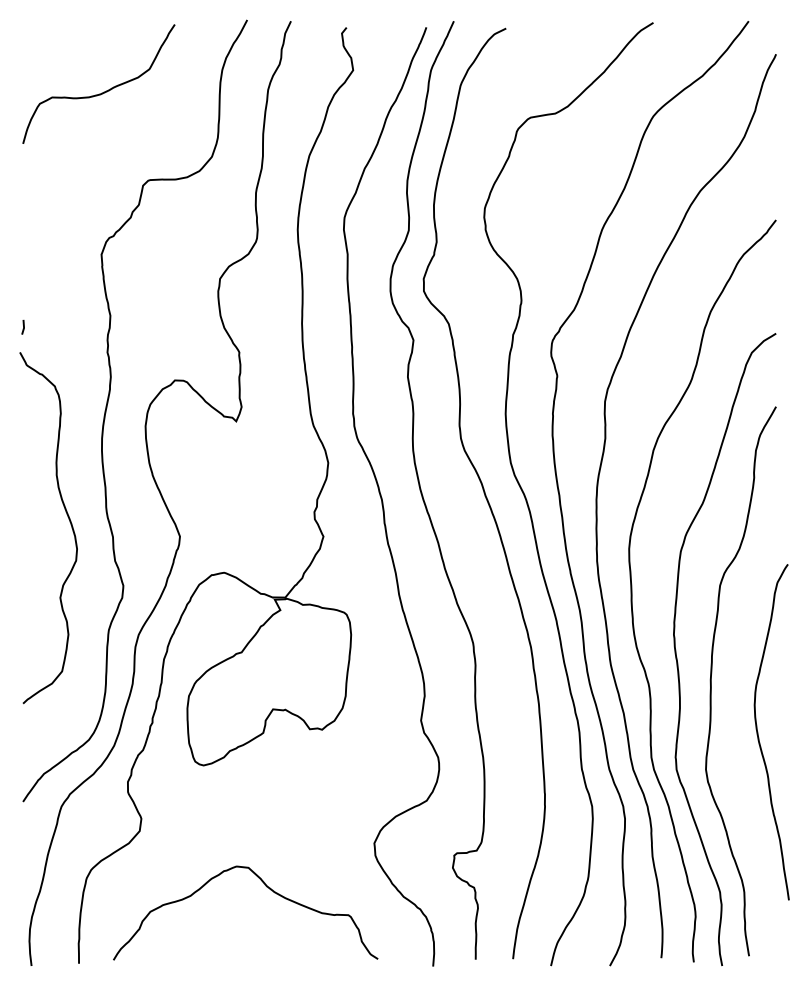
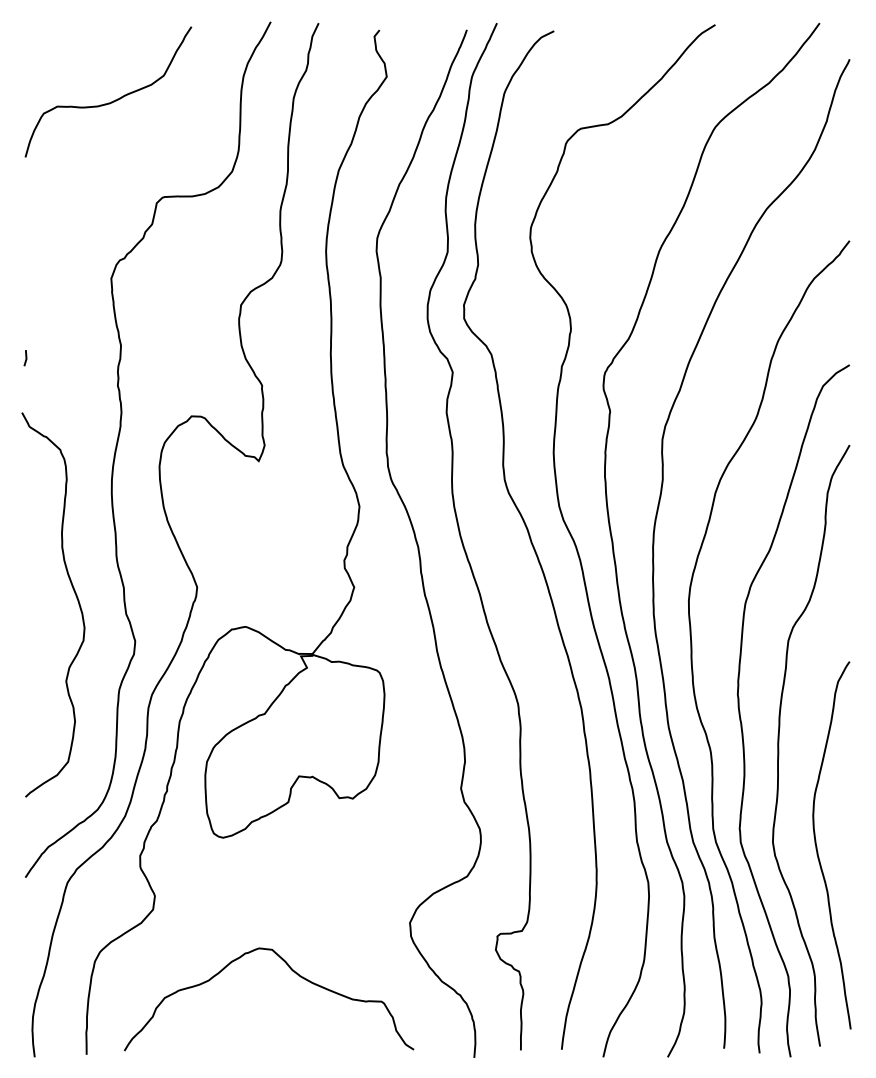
curve: (68, 520) -> (75, 596), moved
curve: (758, 733) -> (817, 846), moved

